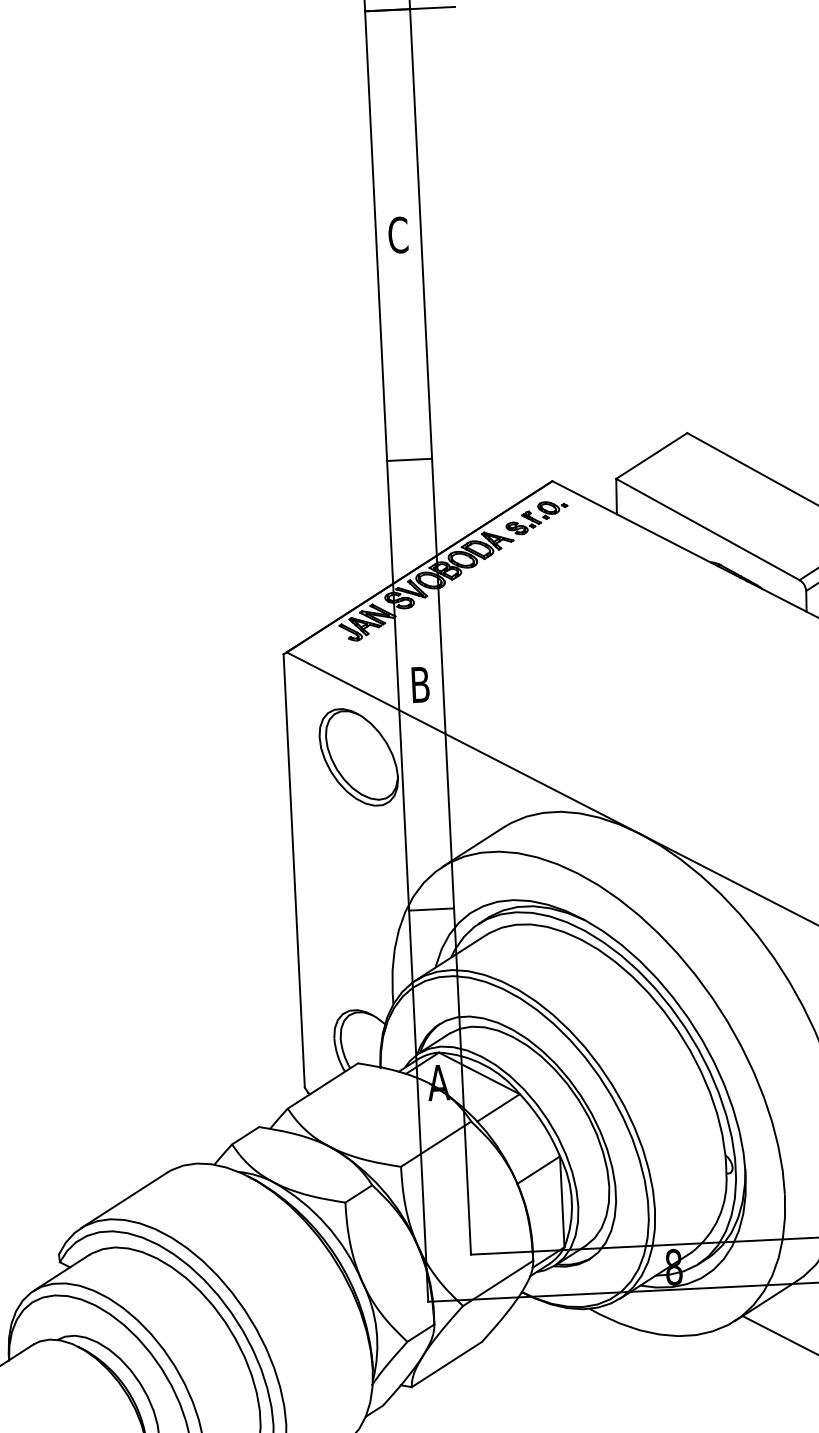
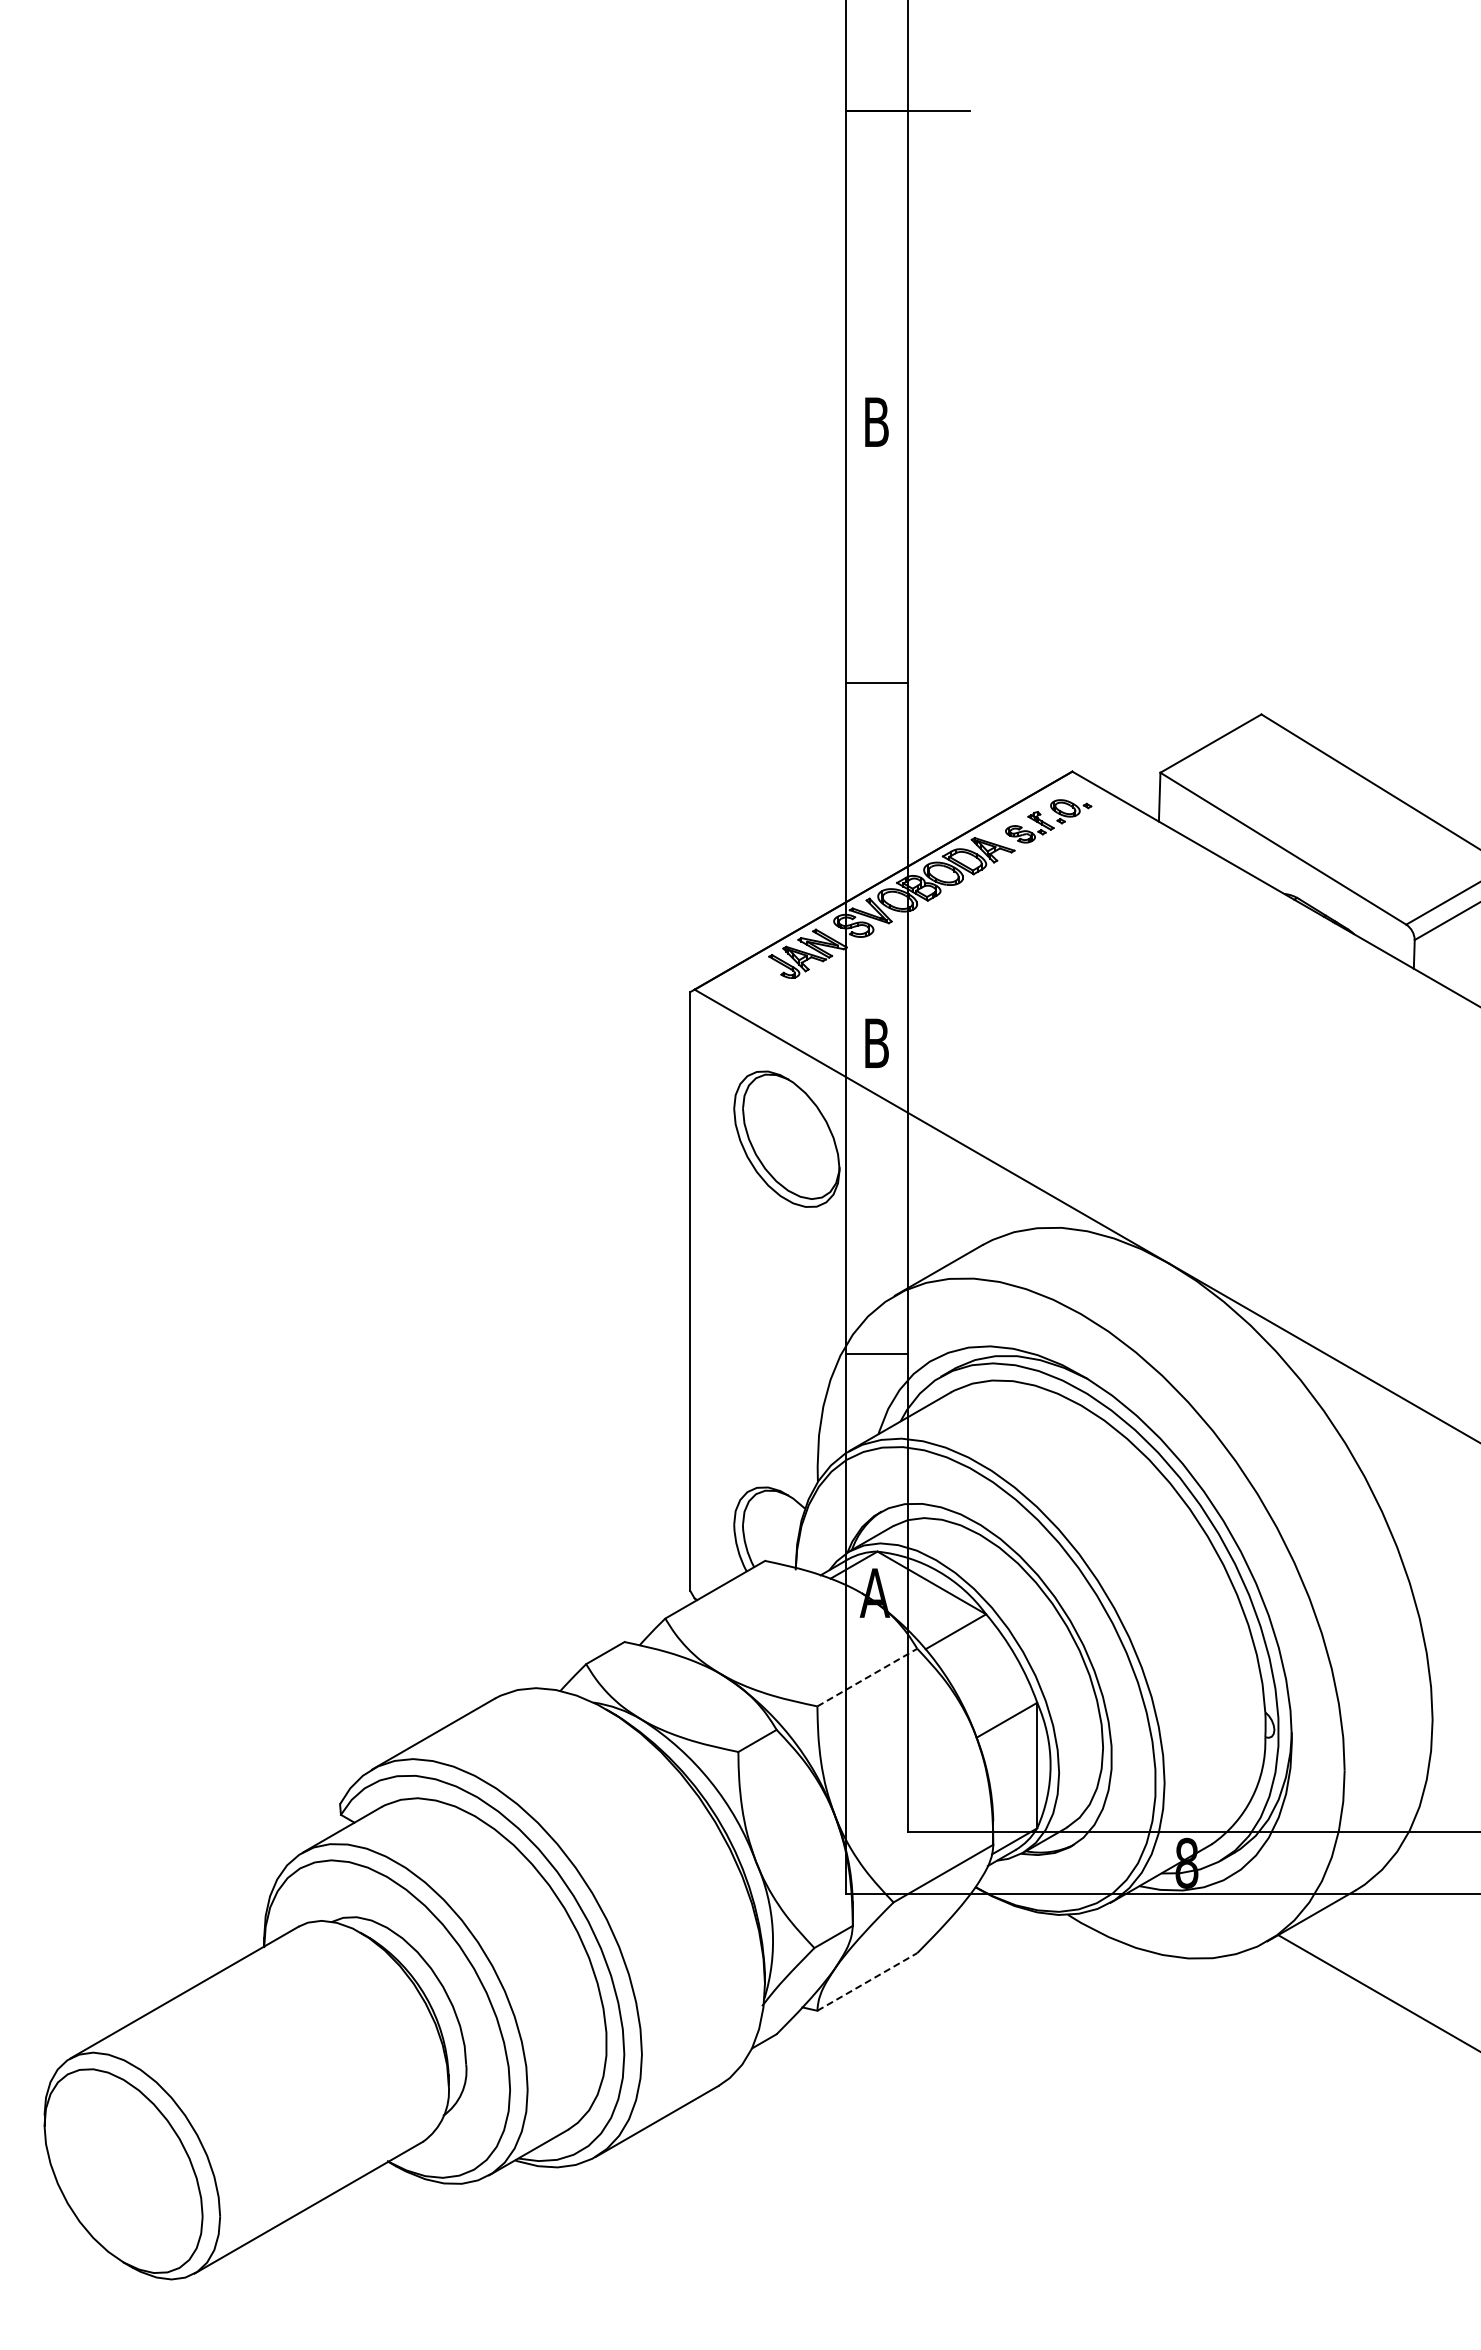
text: (398, 234) -> (876, 421), C -> B
line: (409, 459) -> (876, 682), moved
line: (436, 1144) -> (867, 1677), solid -> dashed
line: (446, 1364) -> (867, 1981), solid -> dashed

